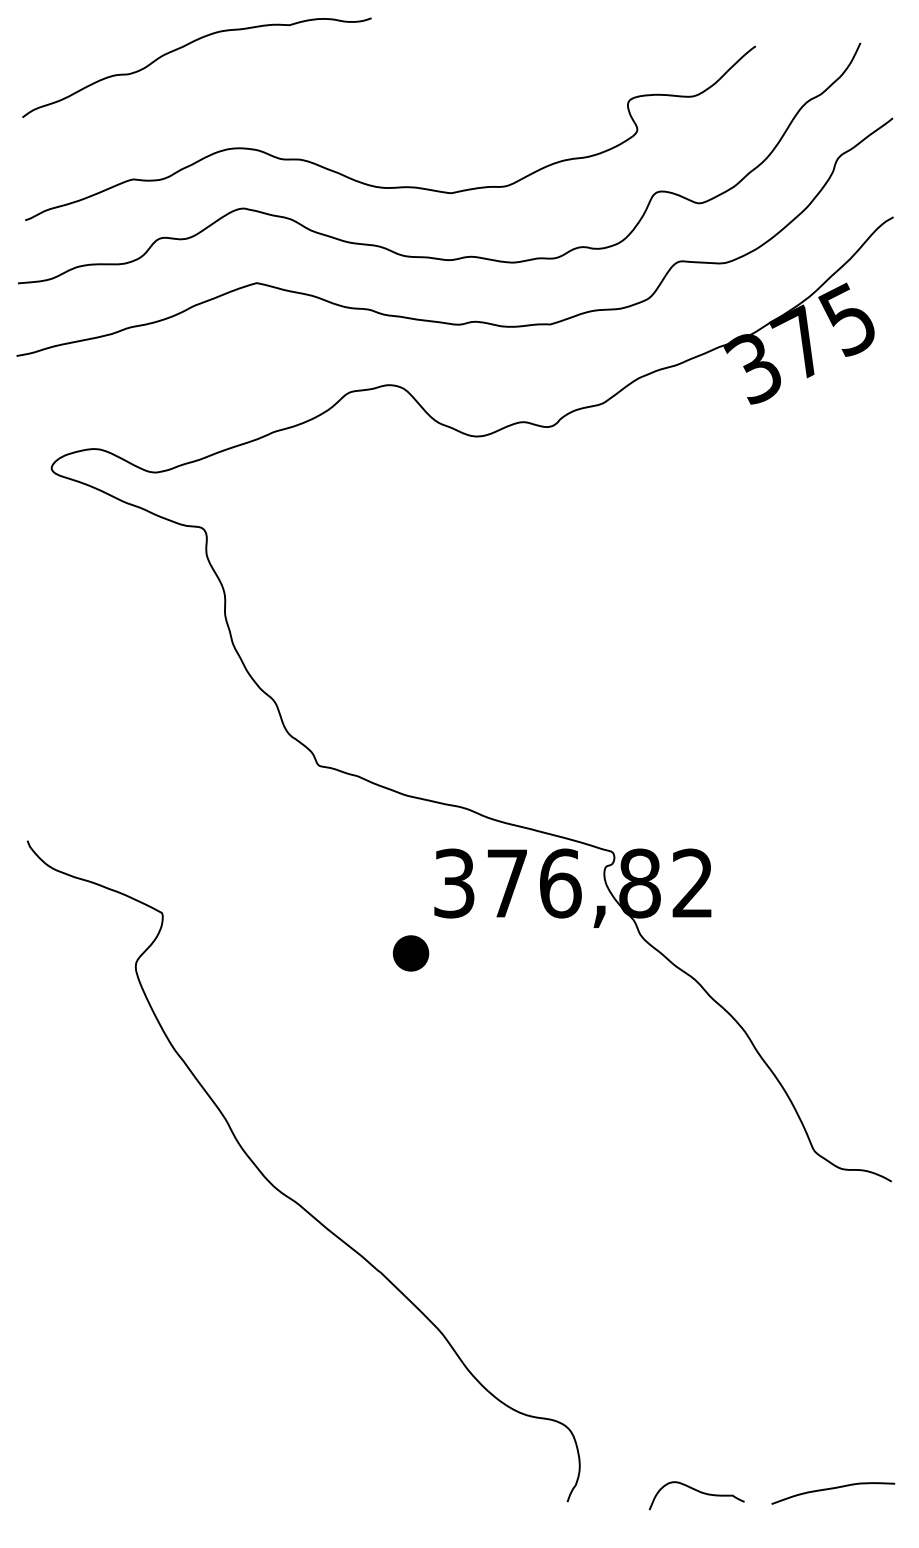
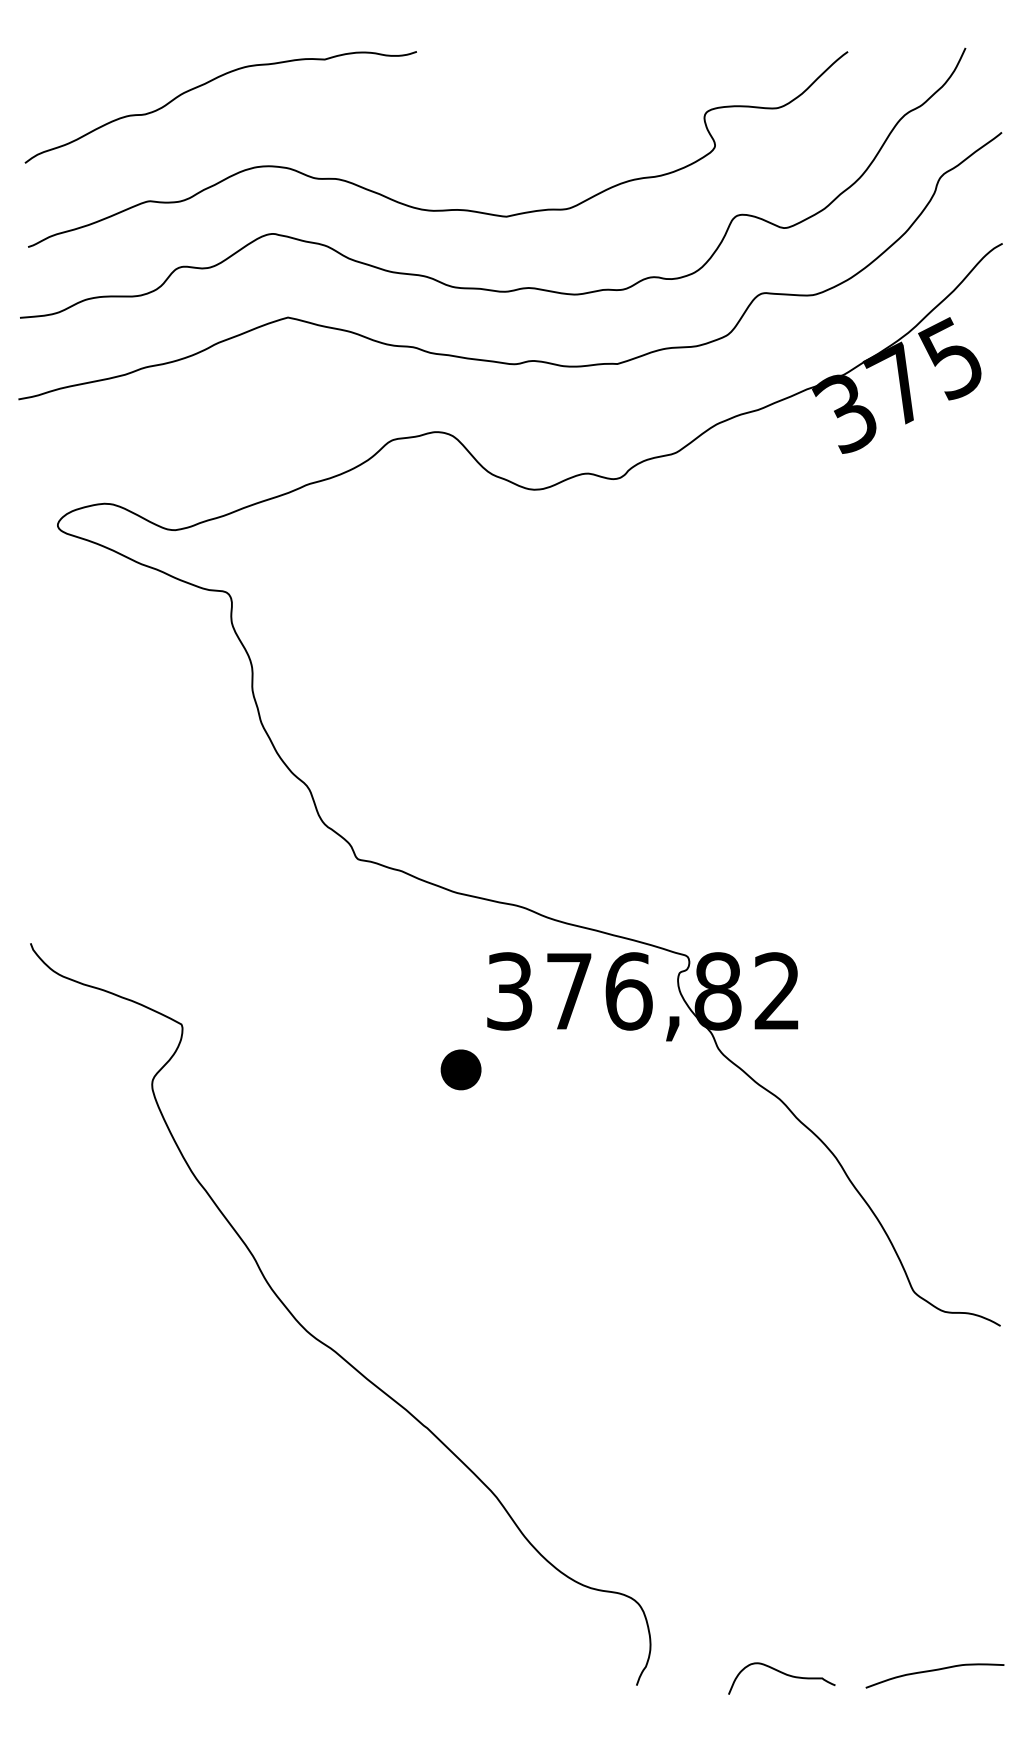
part: (185, 46) -> (207, 83), moved

